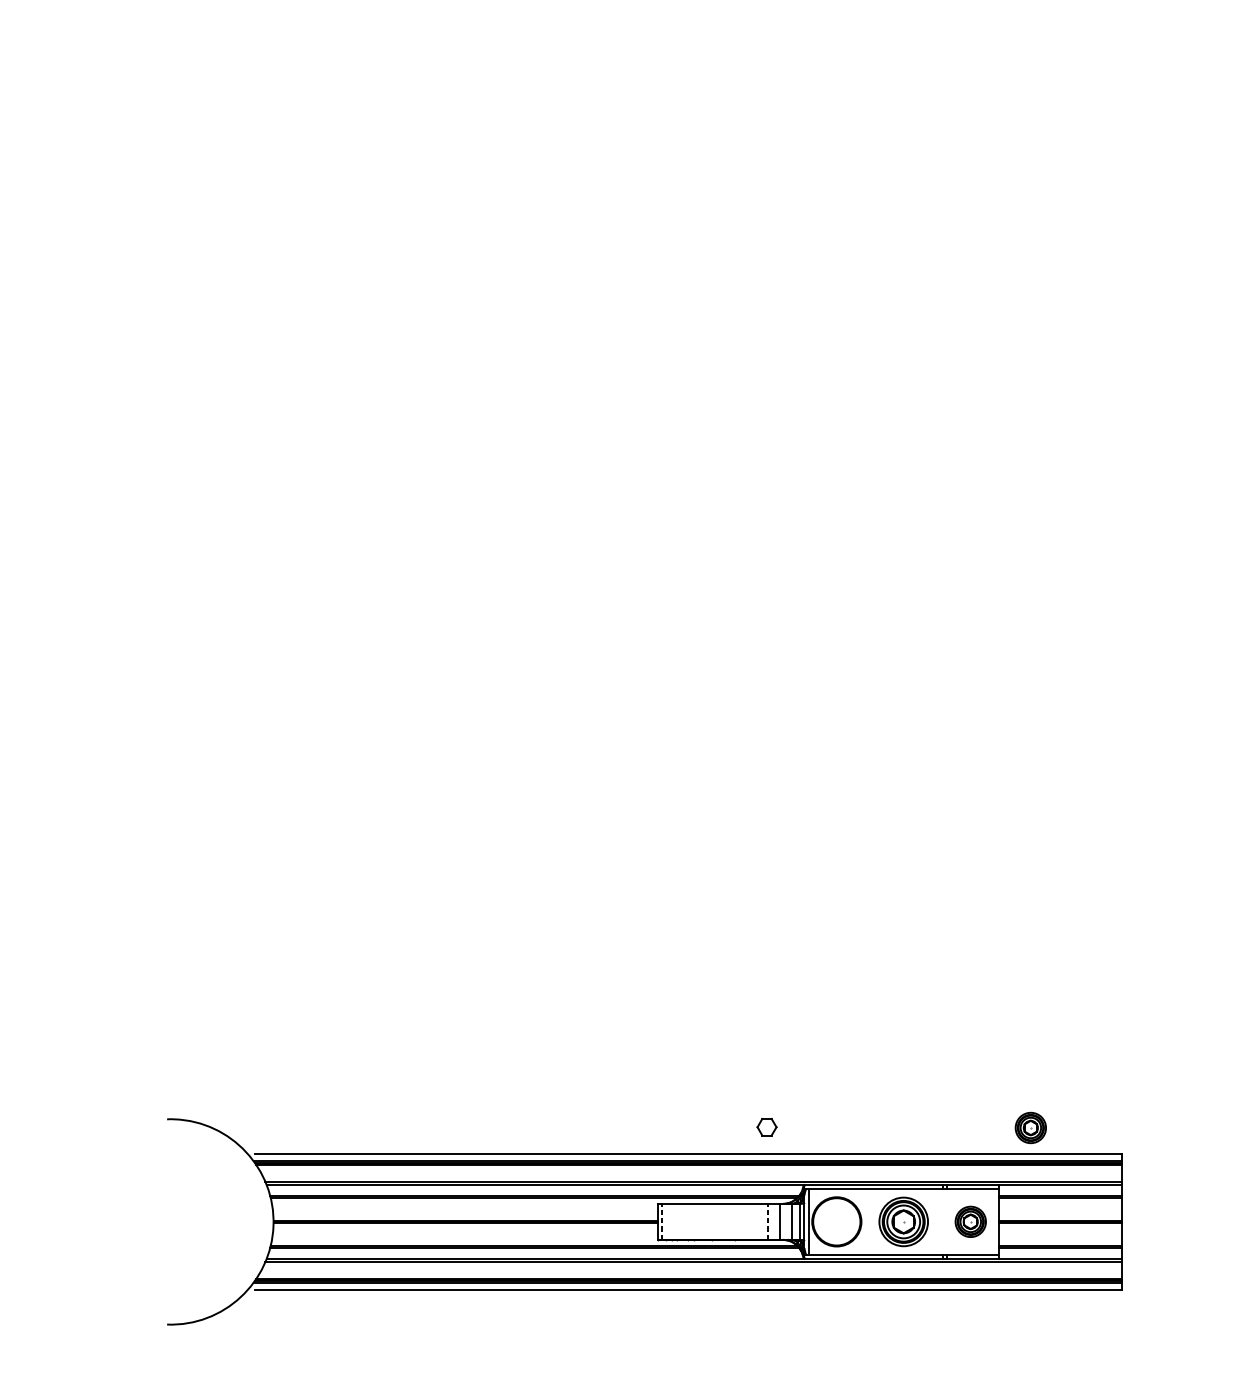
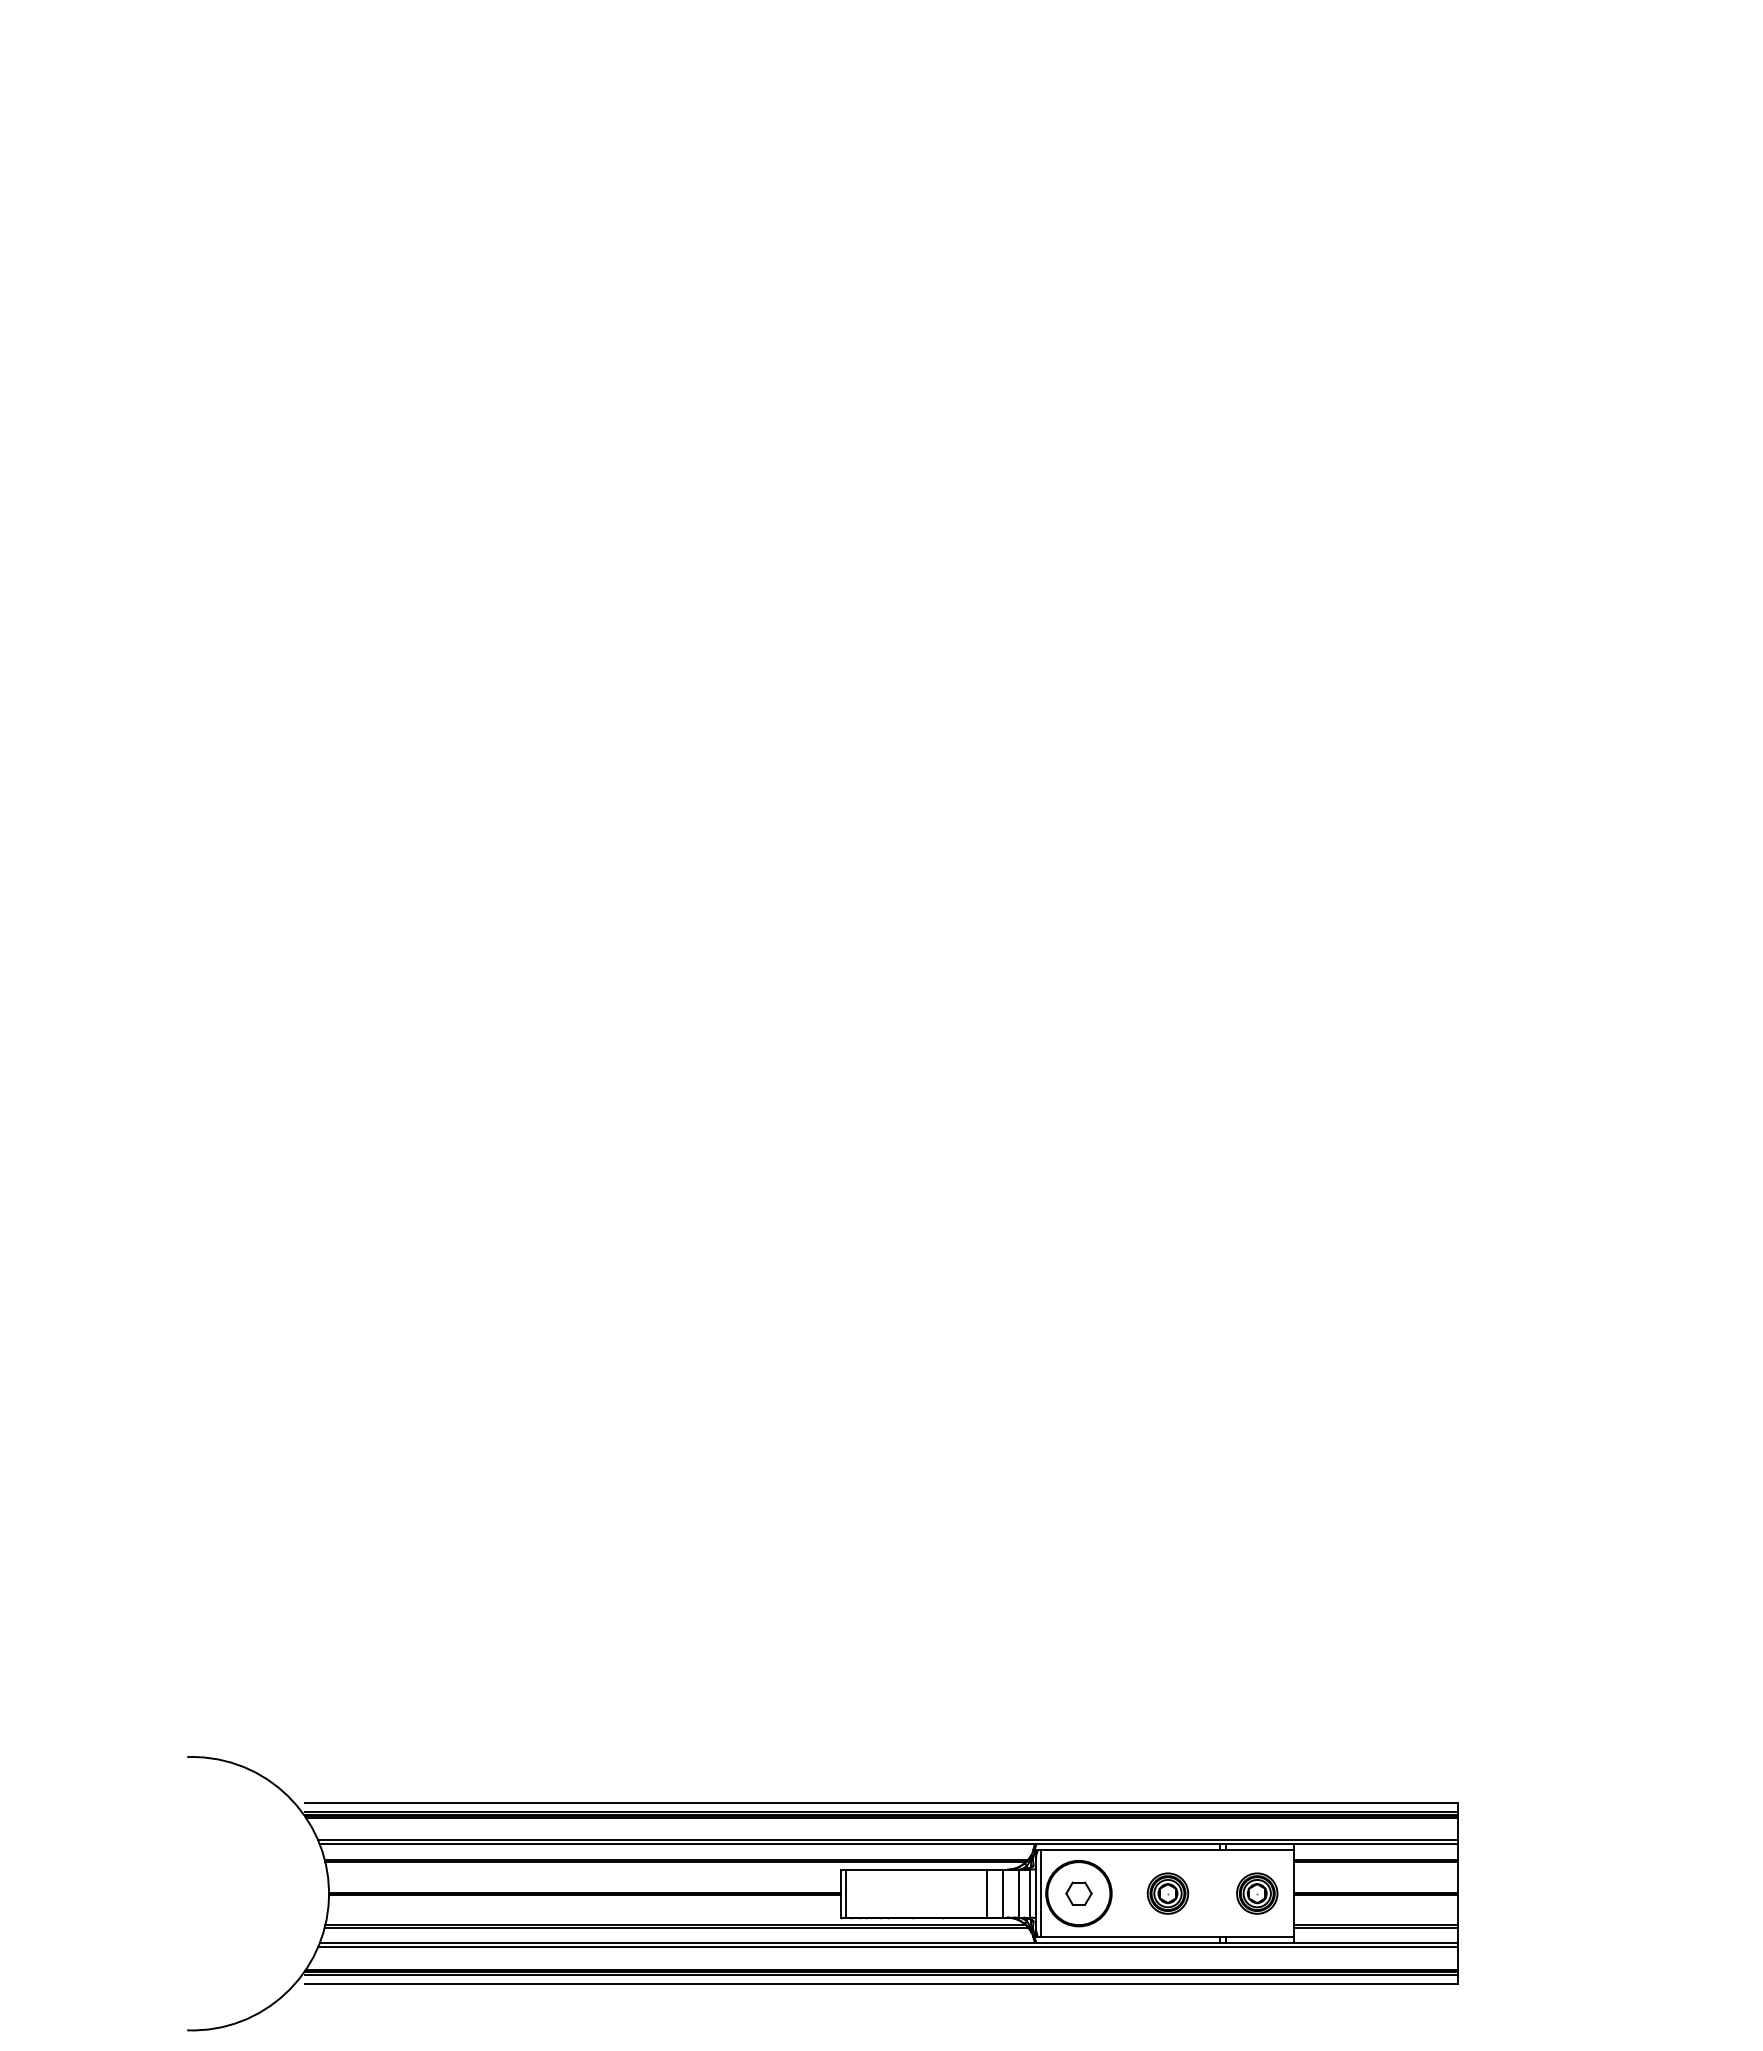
part: (766, 1127) -> (1078, 1893), moved
part: (1031, 1127) -> (1337, 1768), removed
line: (662, 1221) -> (846, 1893), dashed -> solid
line: (767, 1221) -> (986, 1893), dashed -> solid
part: (903, 1221) -> (1167, 1893), size x0.62

